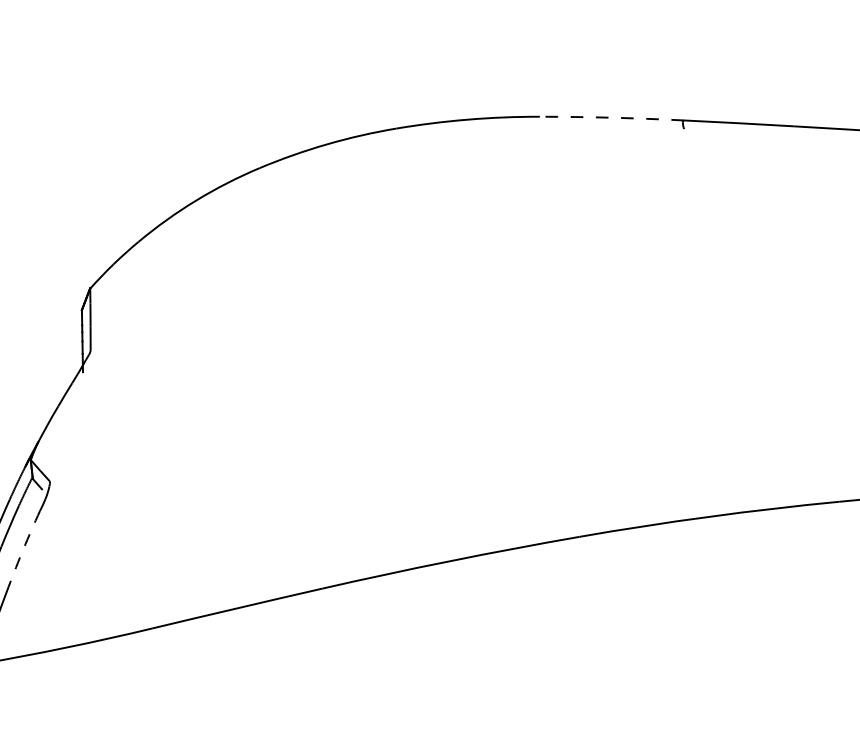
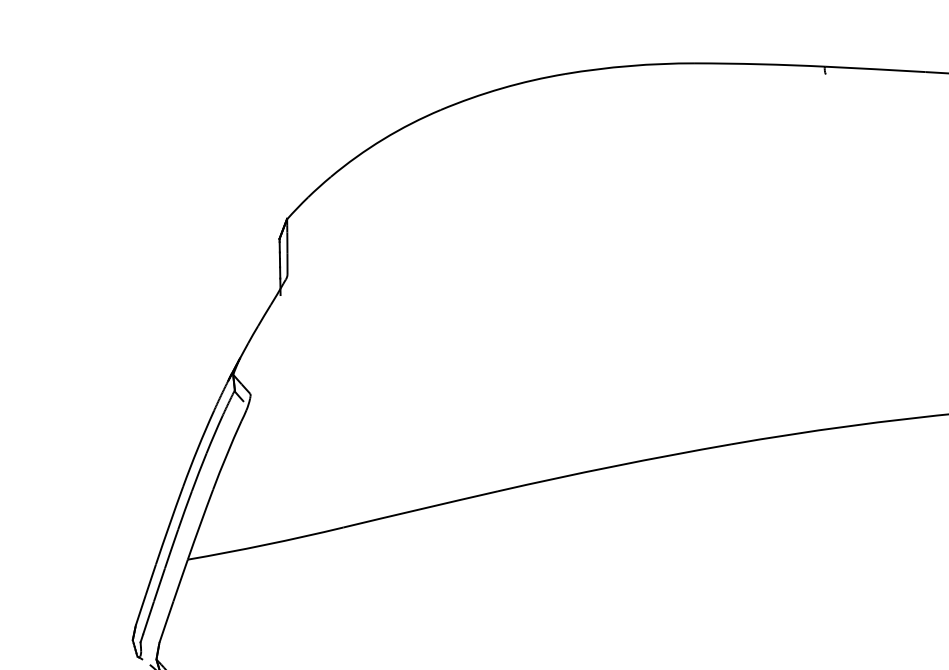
arc: (612, 118) -> (760, 64), dashed -> solid
arc: (23, 549) -> (226, 455), dashed -> solid

